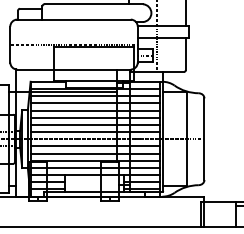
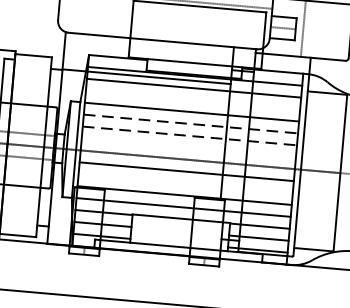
line: (94, 103) -> (191, 100), removed
line: (95, 117) -> (191, 123), solid -> dashed
line: (95, 124) -> (190, 135), solid -> dashed
line: (94, 132) -> (187, 148), removed
line: (94, 153) -> (184, 183), removed

